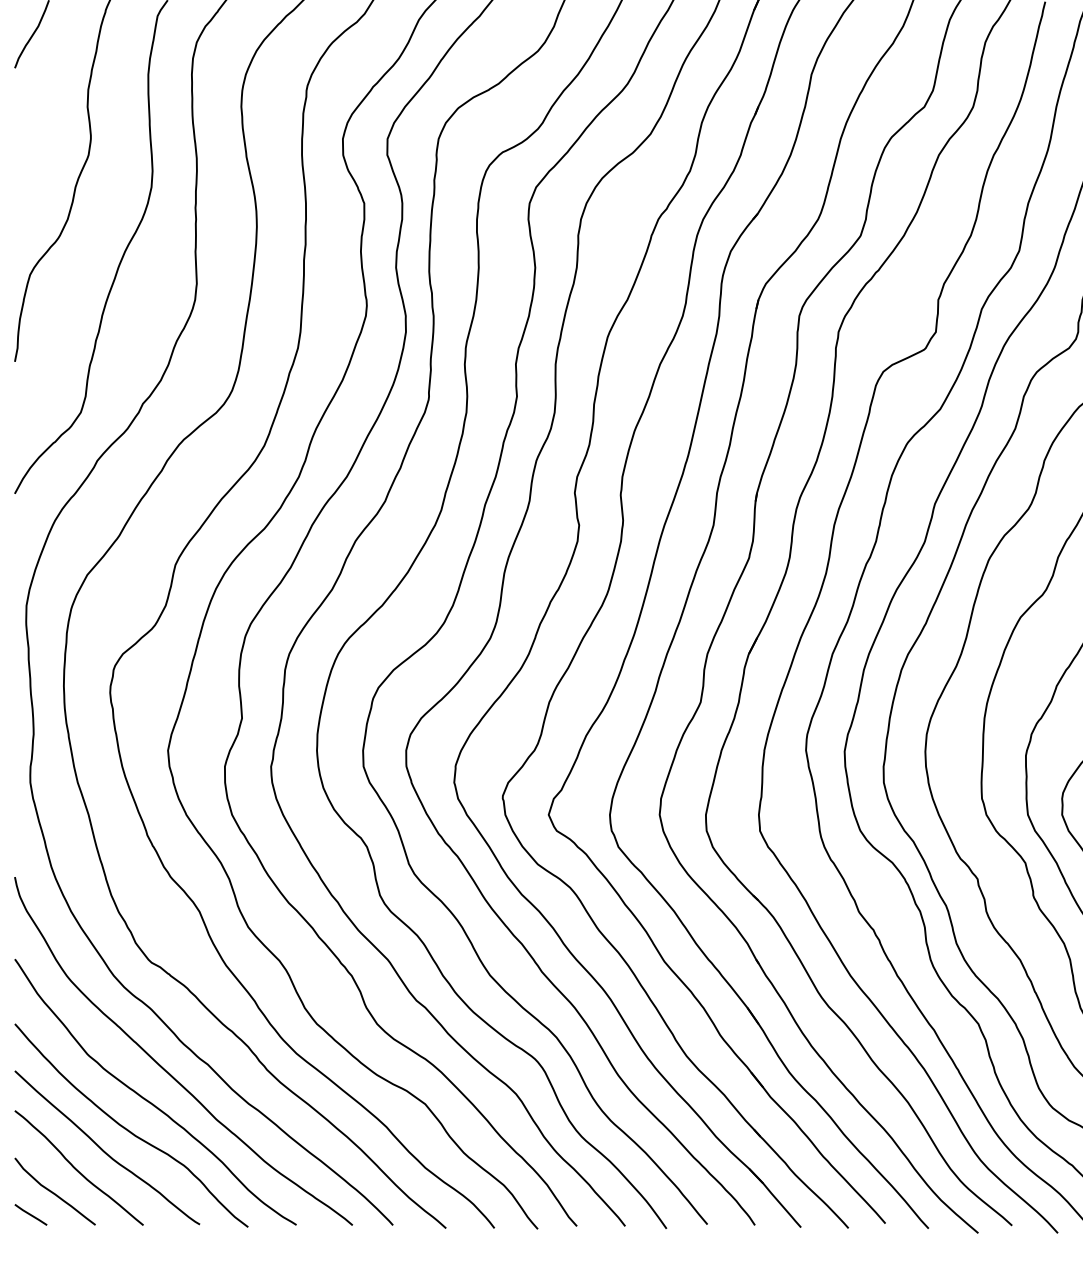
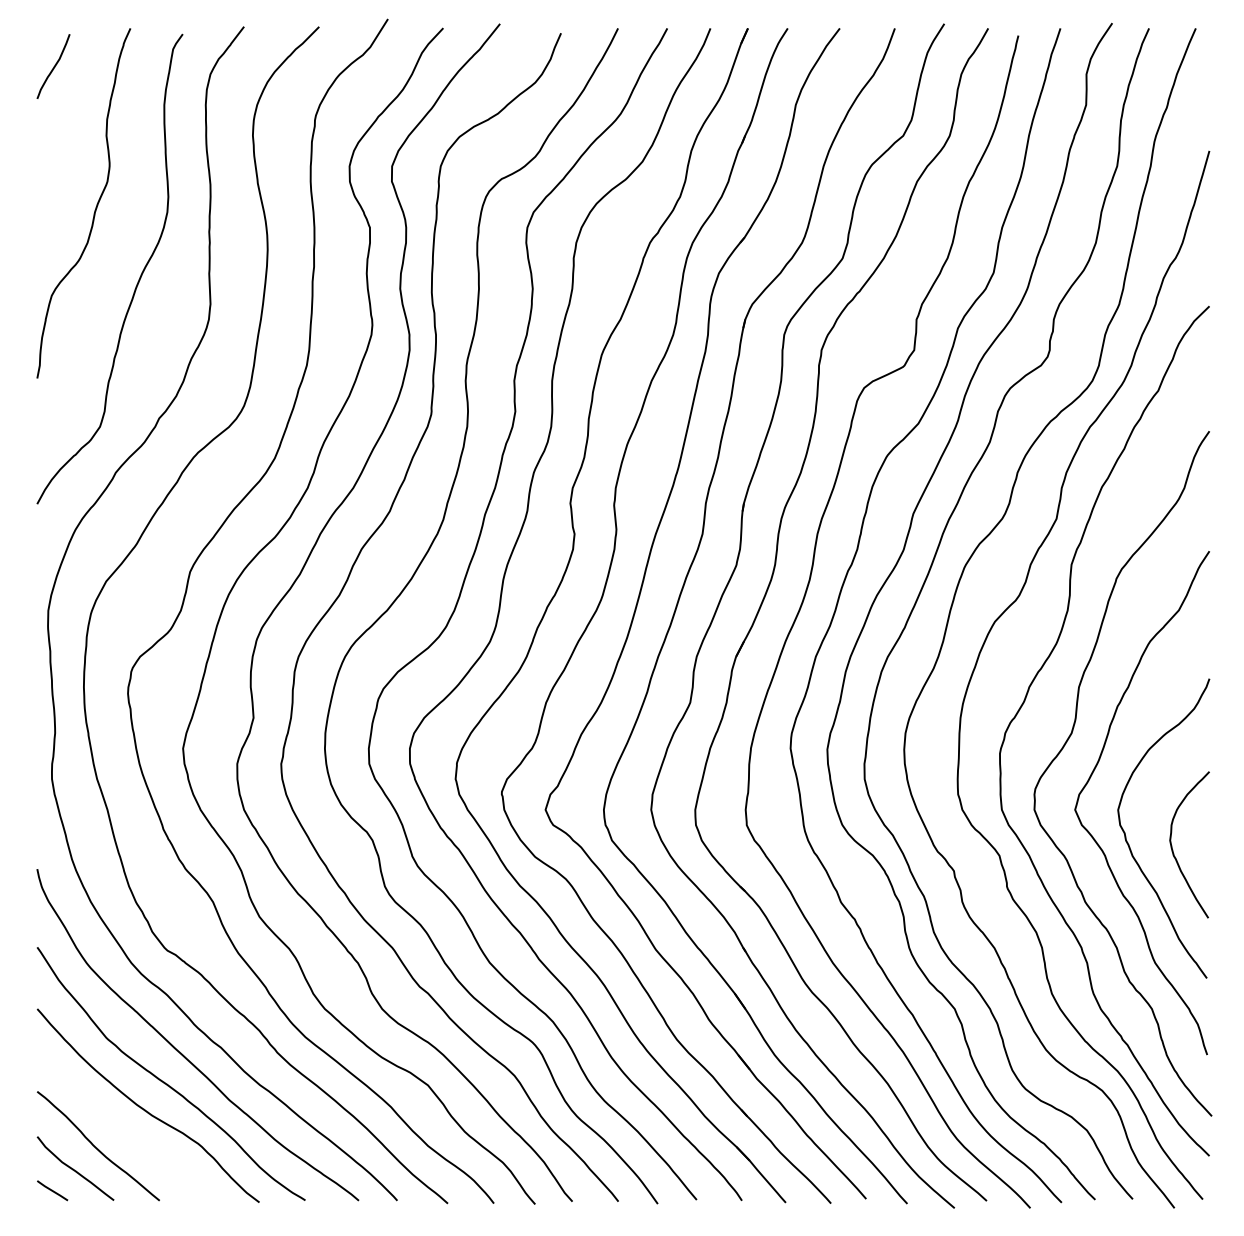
curve: (104, 1150) -> (122, 1129), removed

